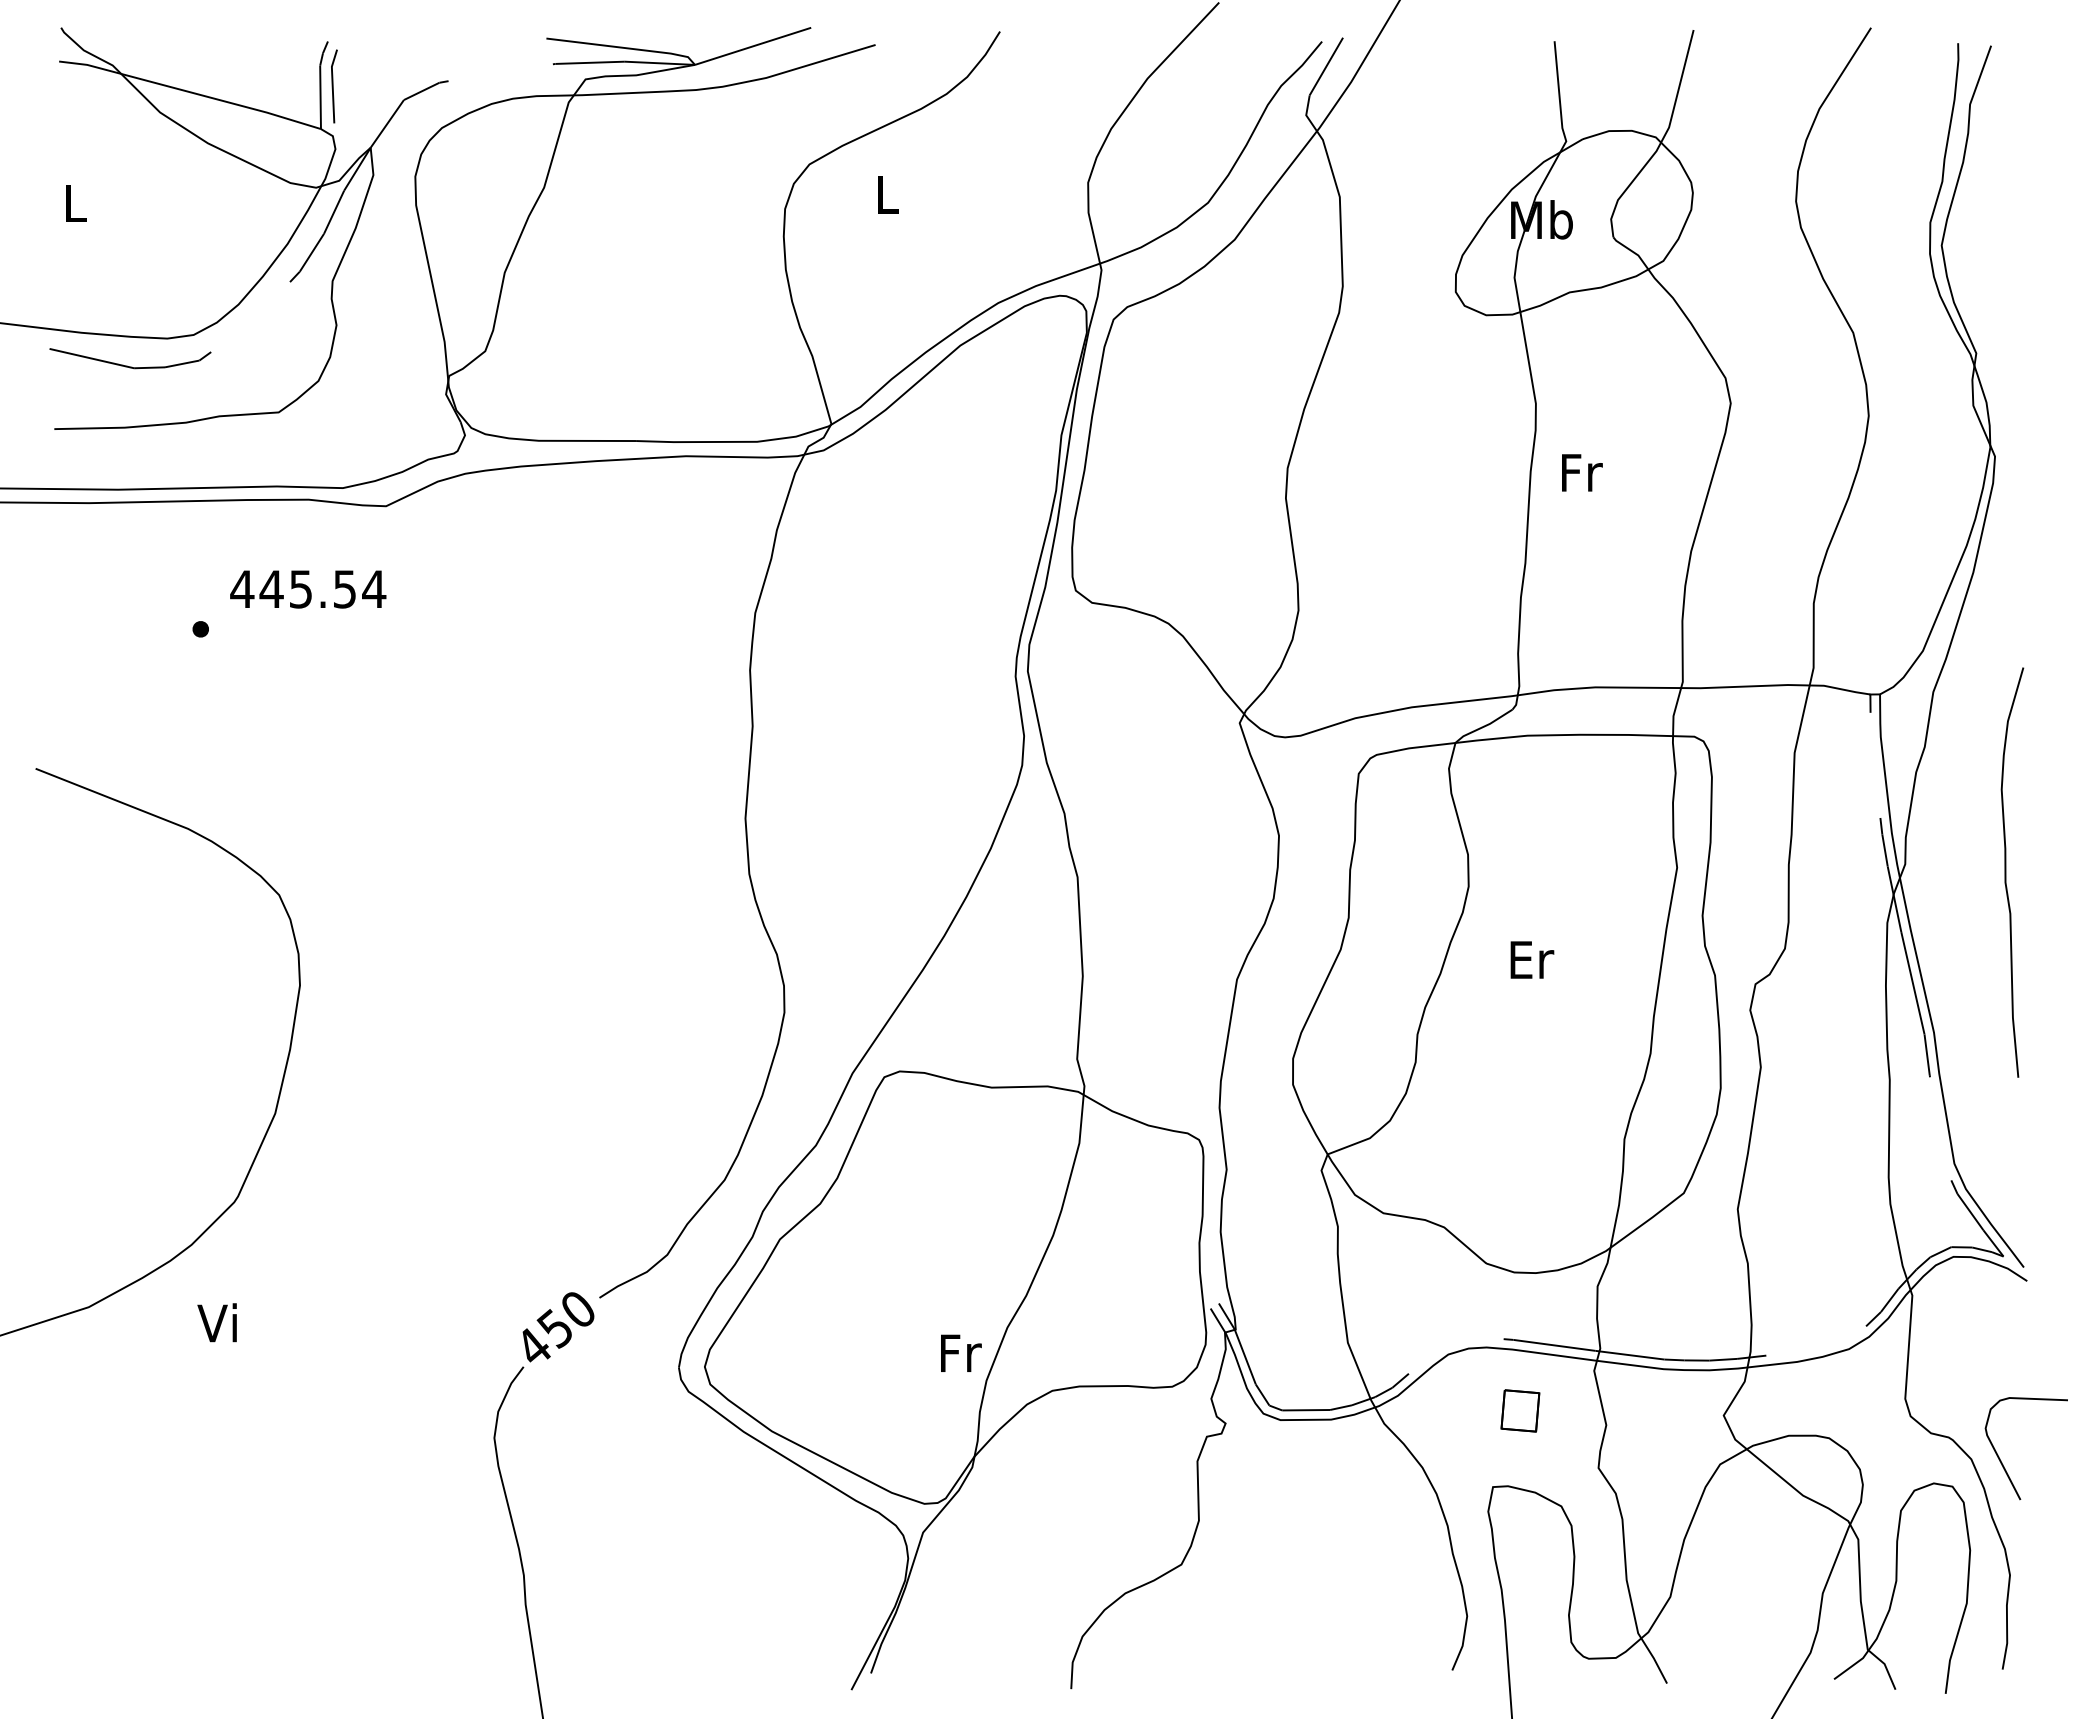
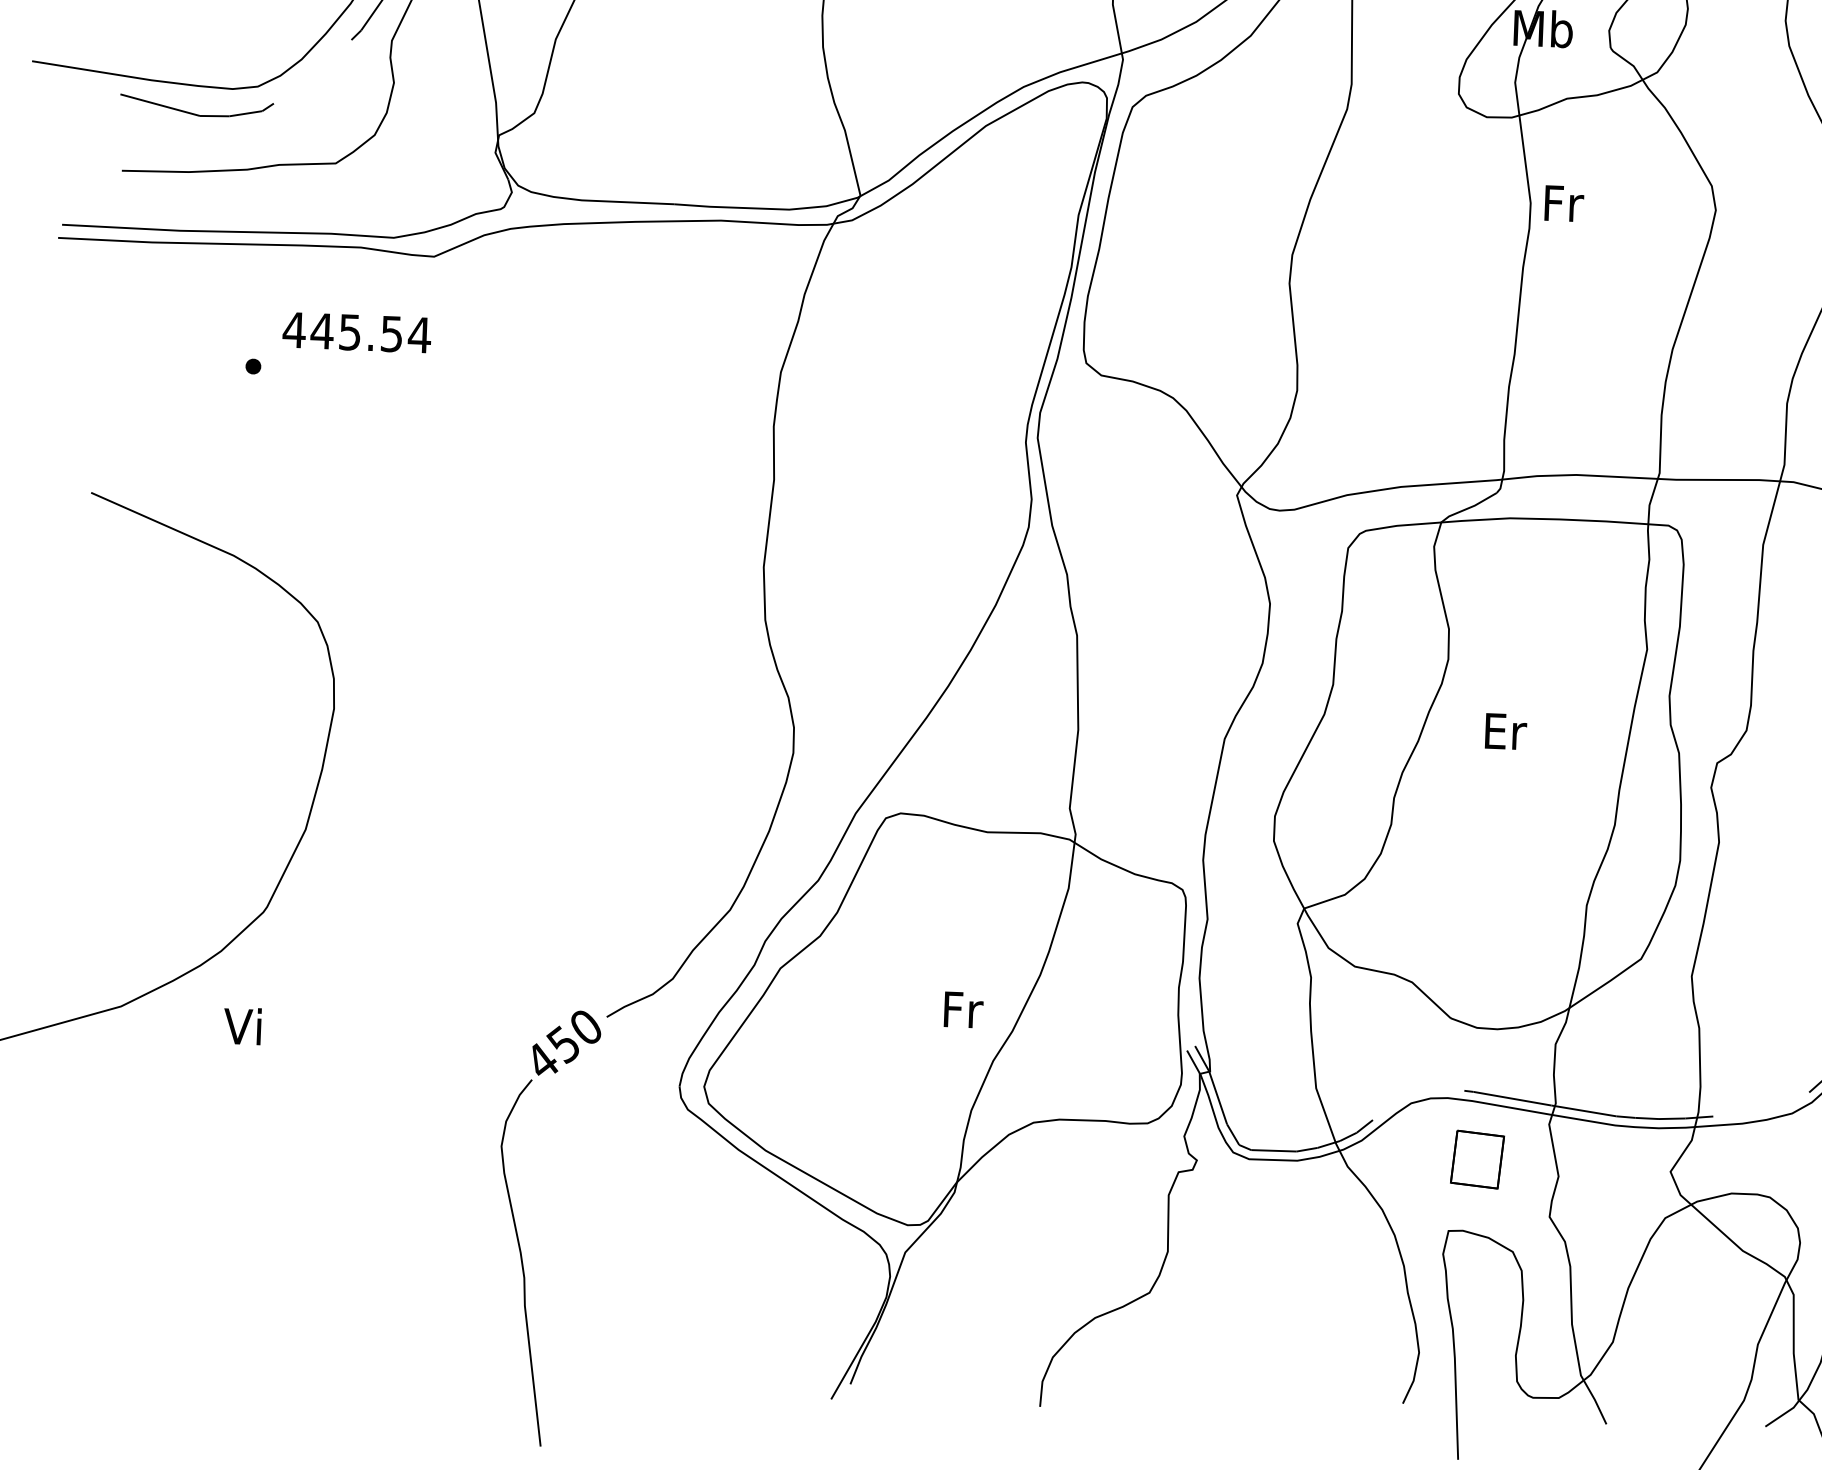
text: (1582, 472) -> (1564, 203), moved
text: (961, 1352) -> (963, 1009), moved
part: (1520, 1410) -> (1477, 1159), size x1.43

